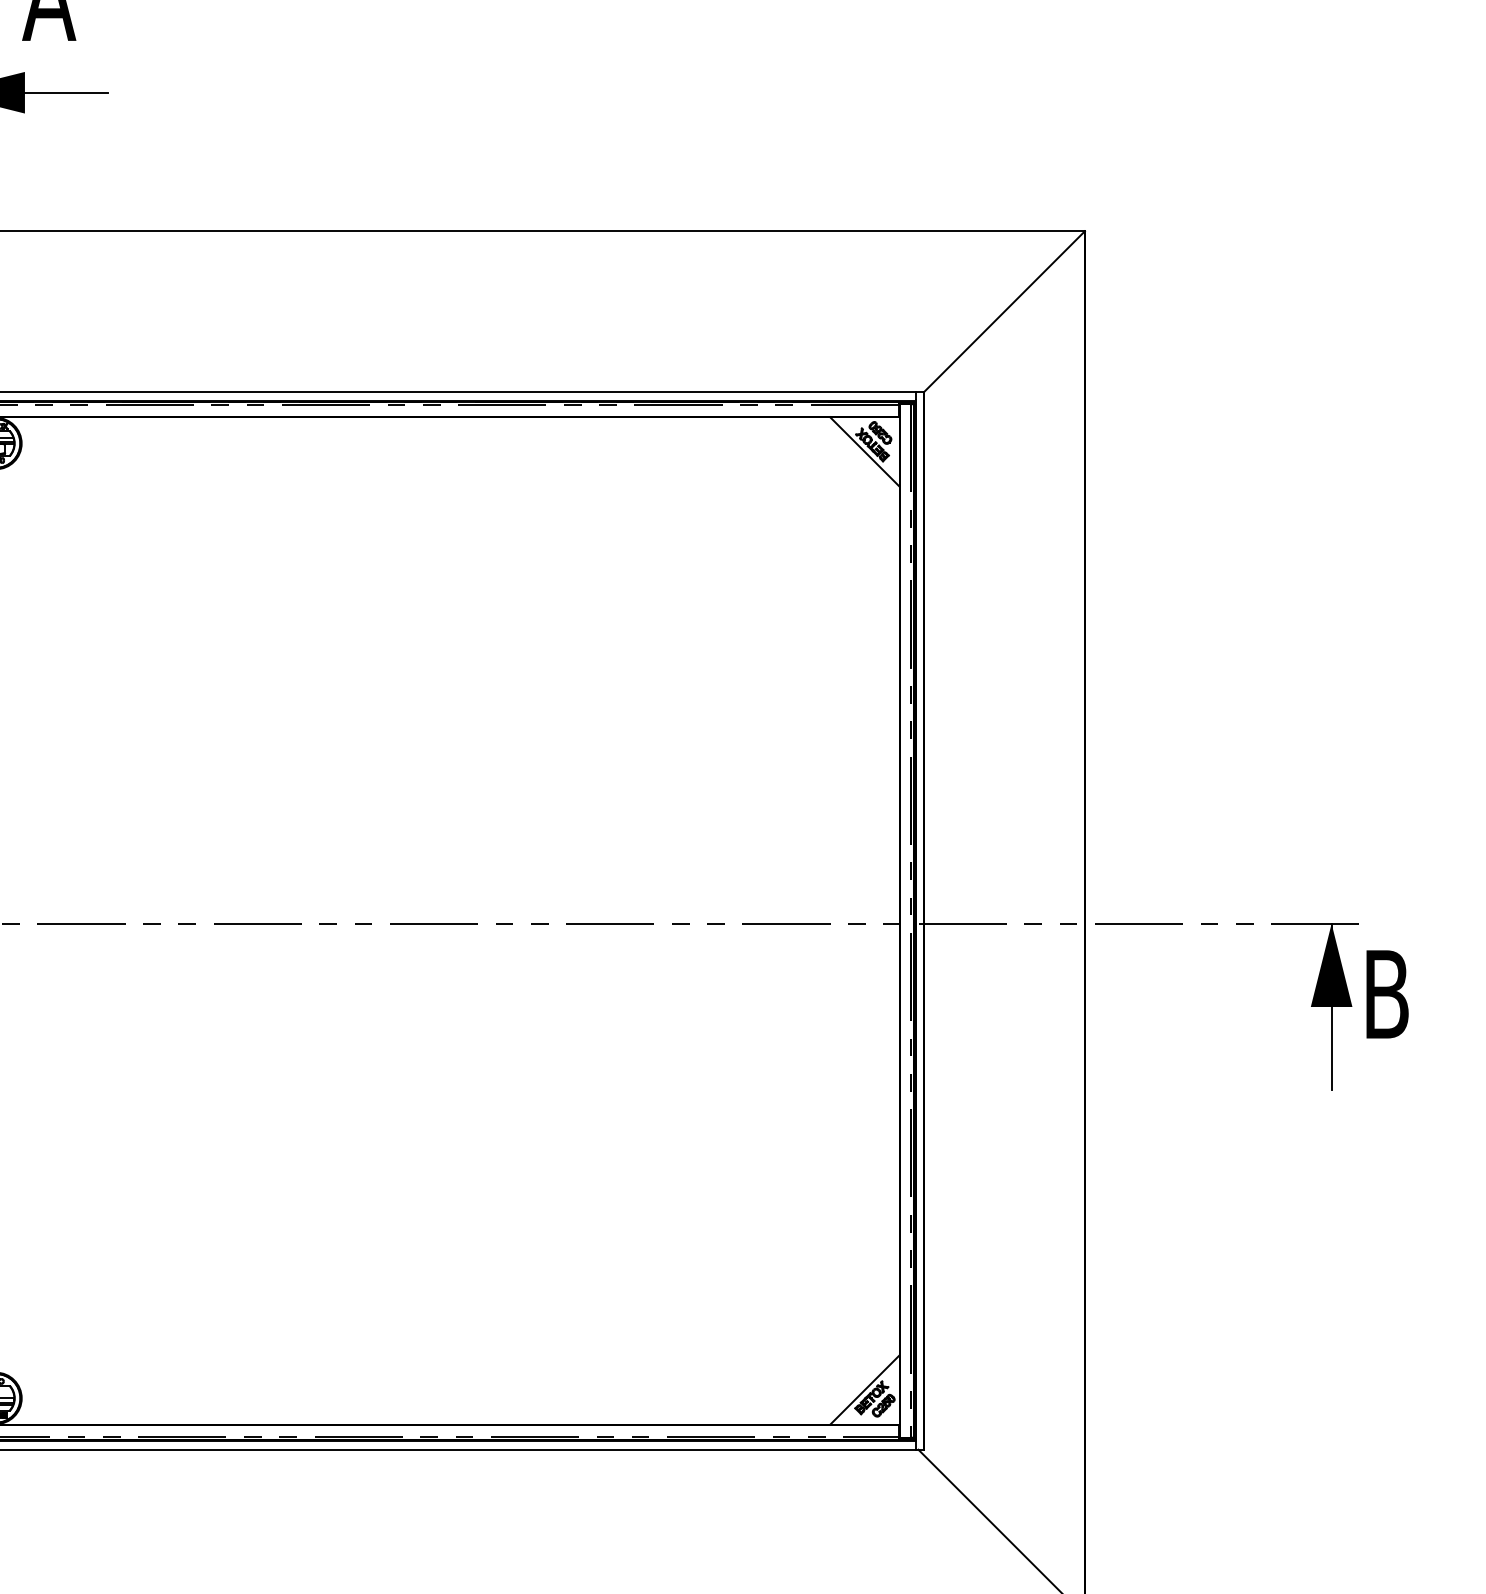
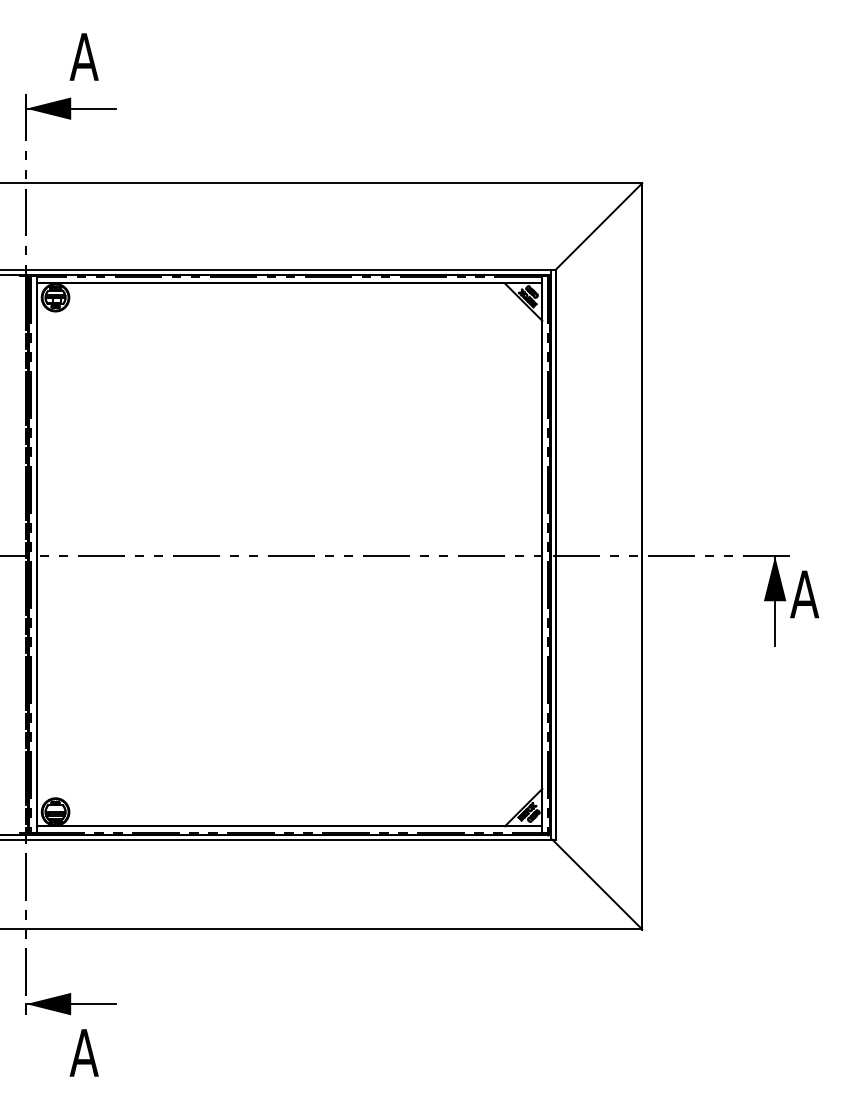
text: (1386, 994) -> (804, 594), B -> A

